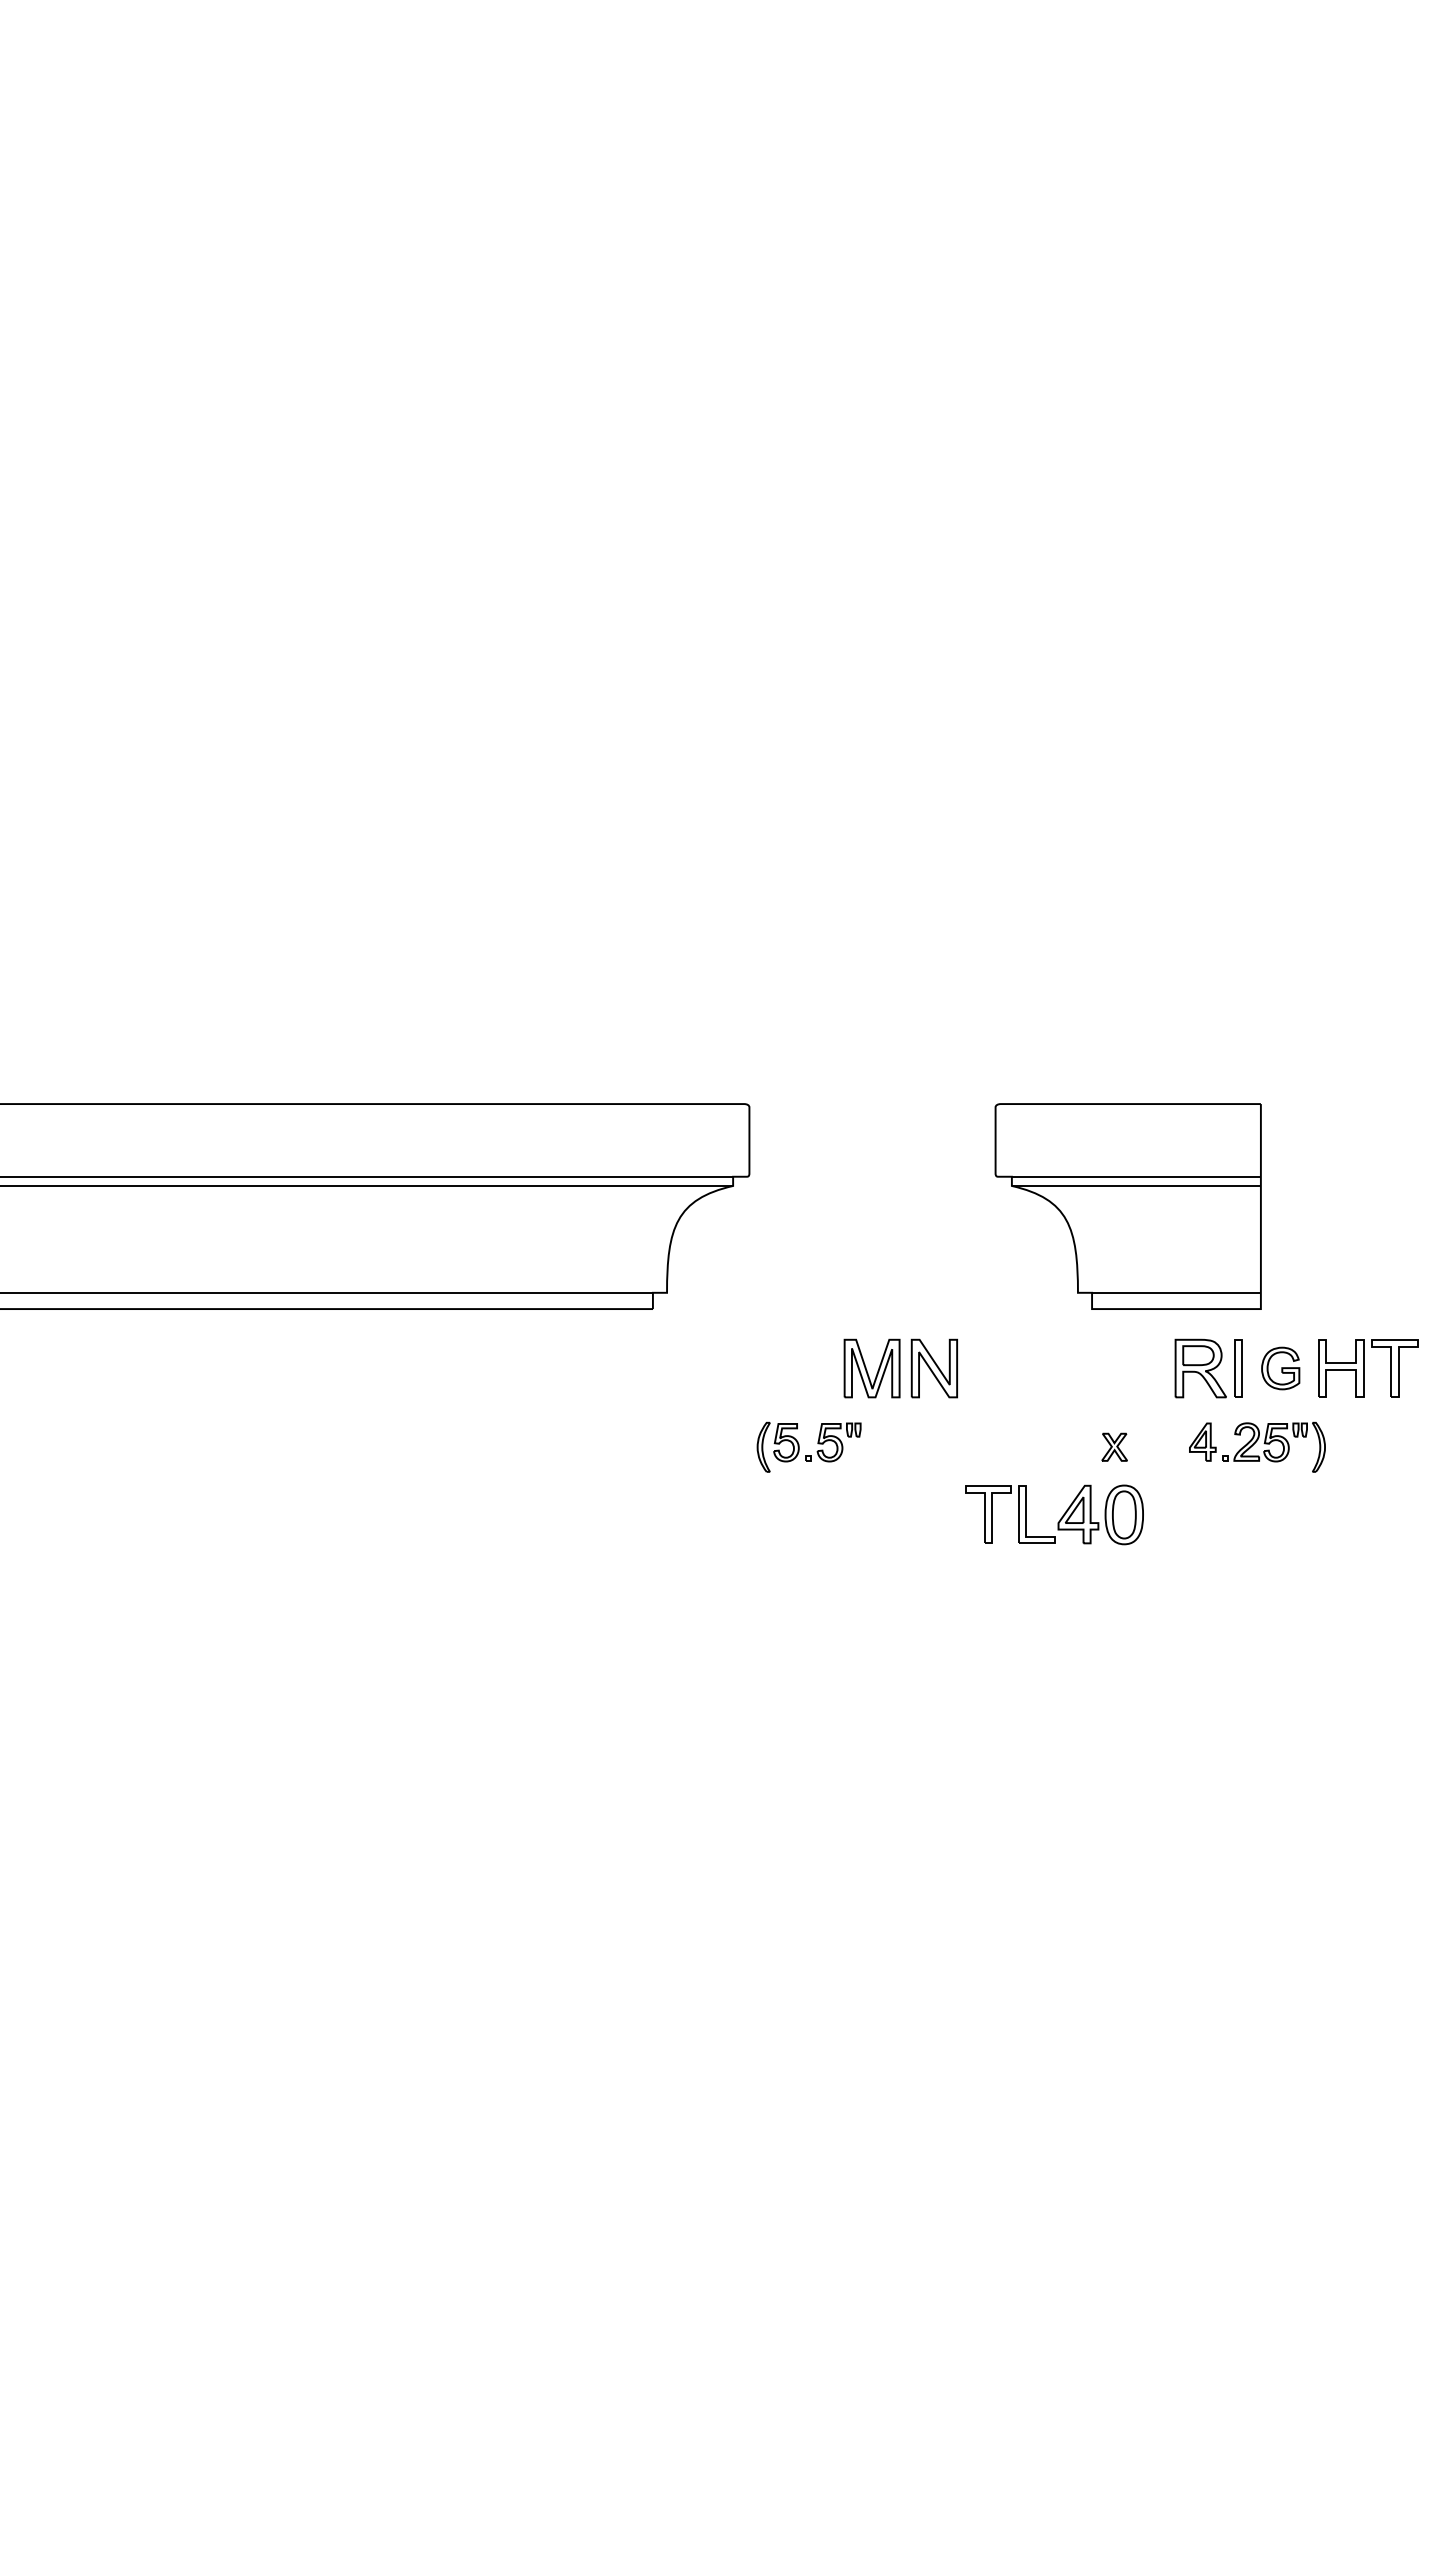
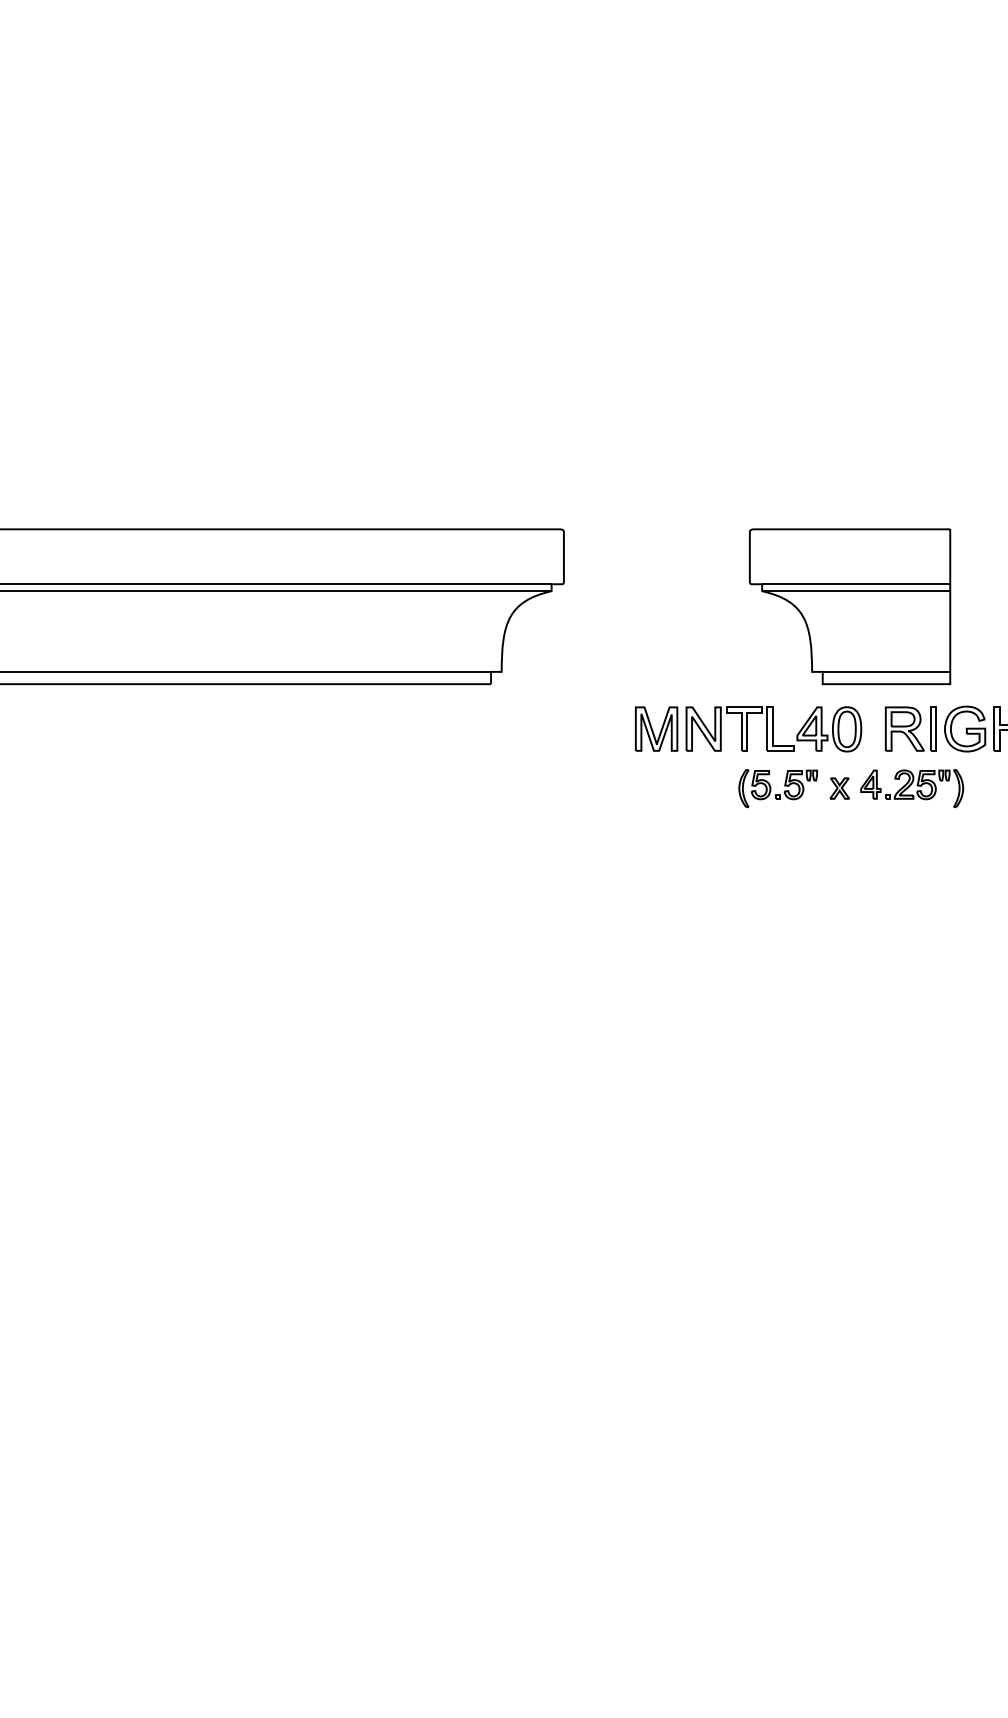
part: (1280, 1368) -> (965, 729), size x1.43
part: (799, 1446) -> (770, 787), moved
part: (1257, 1446) -> (912, 787), moved
part: (1059, 1519) -> (798, 732), moved

